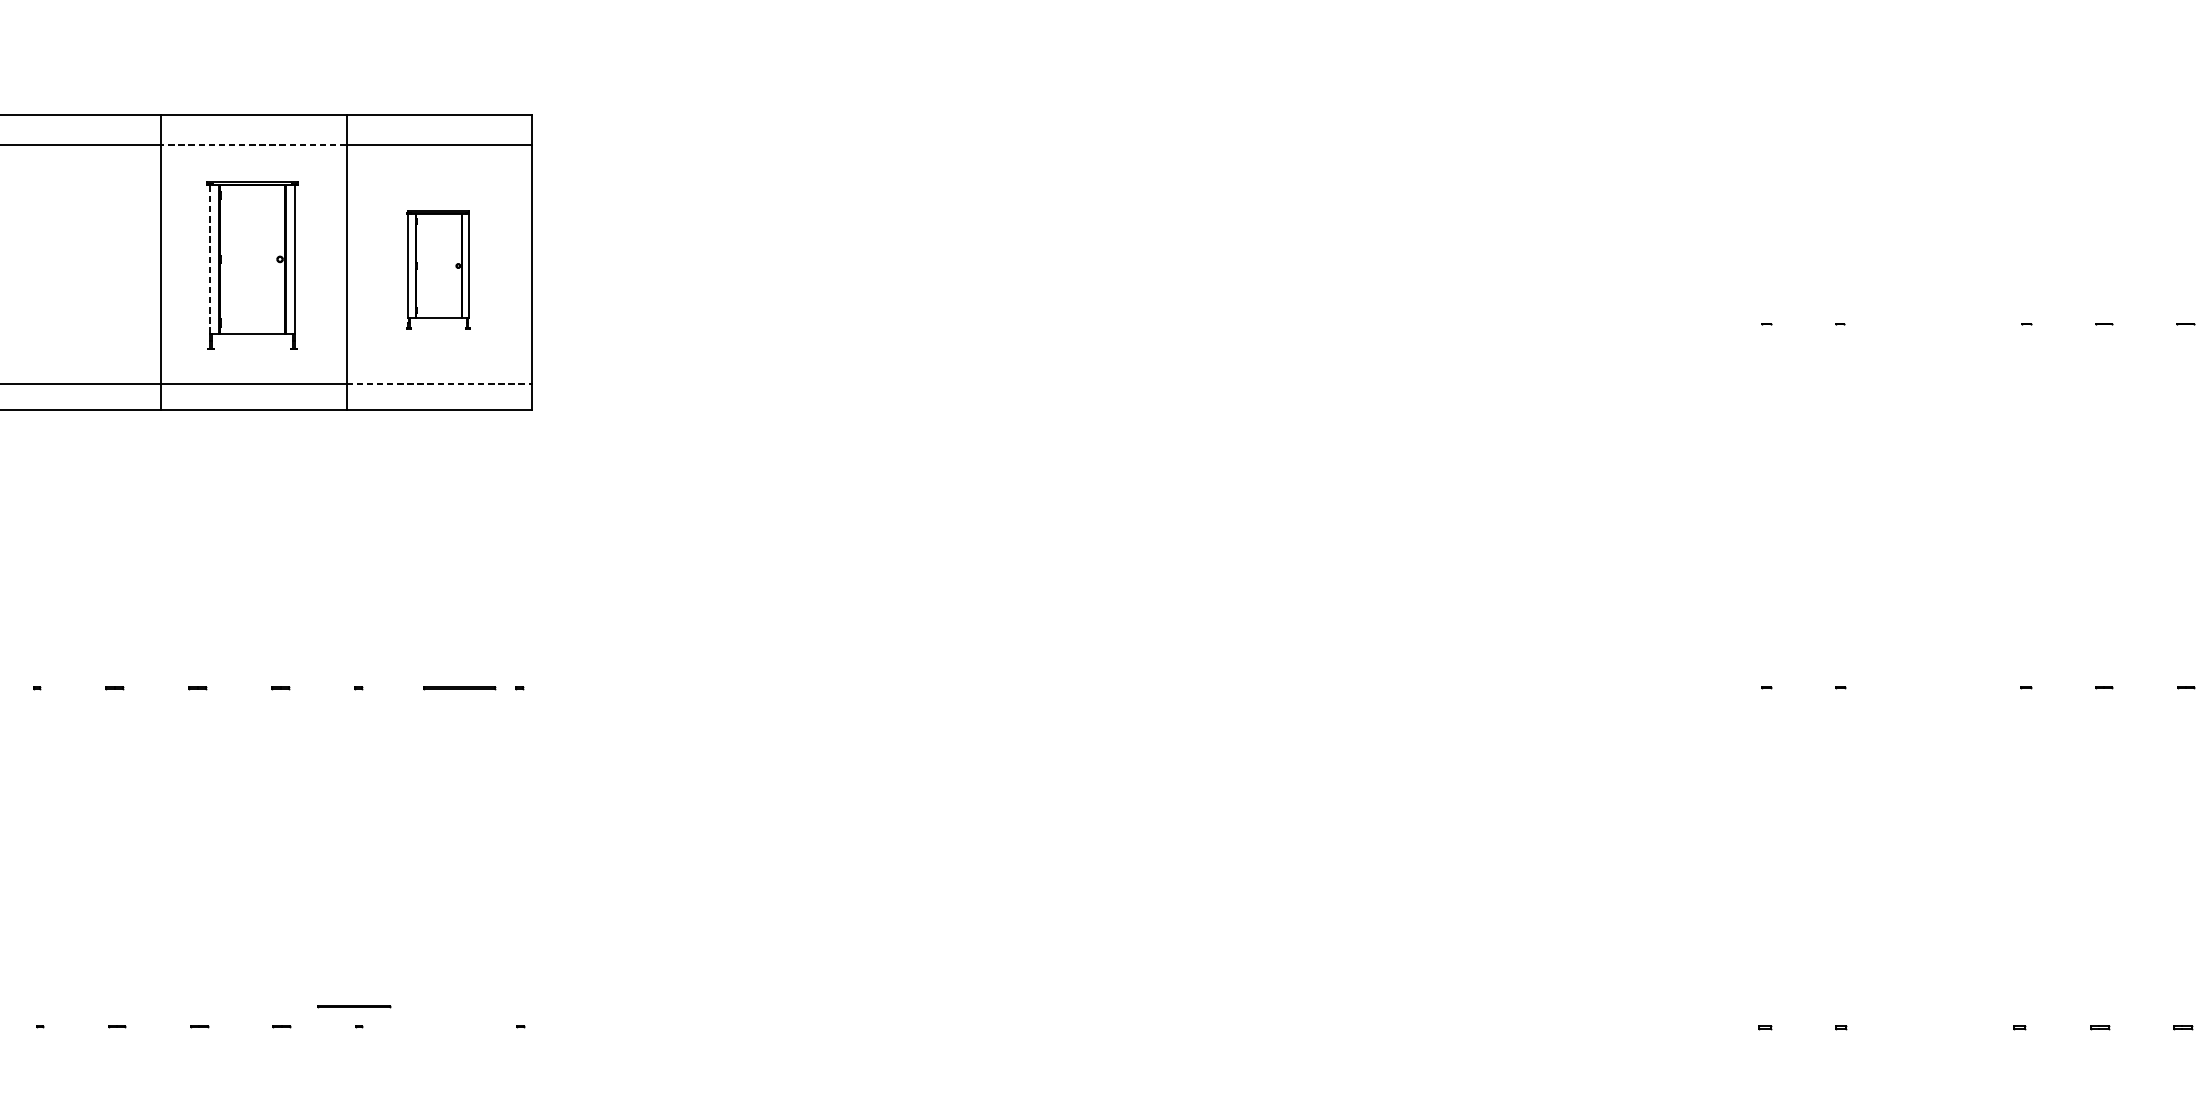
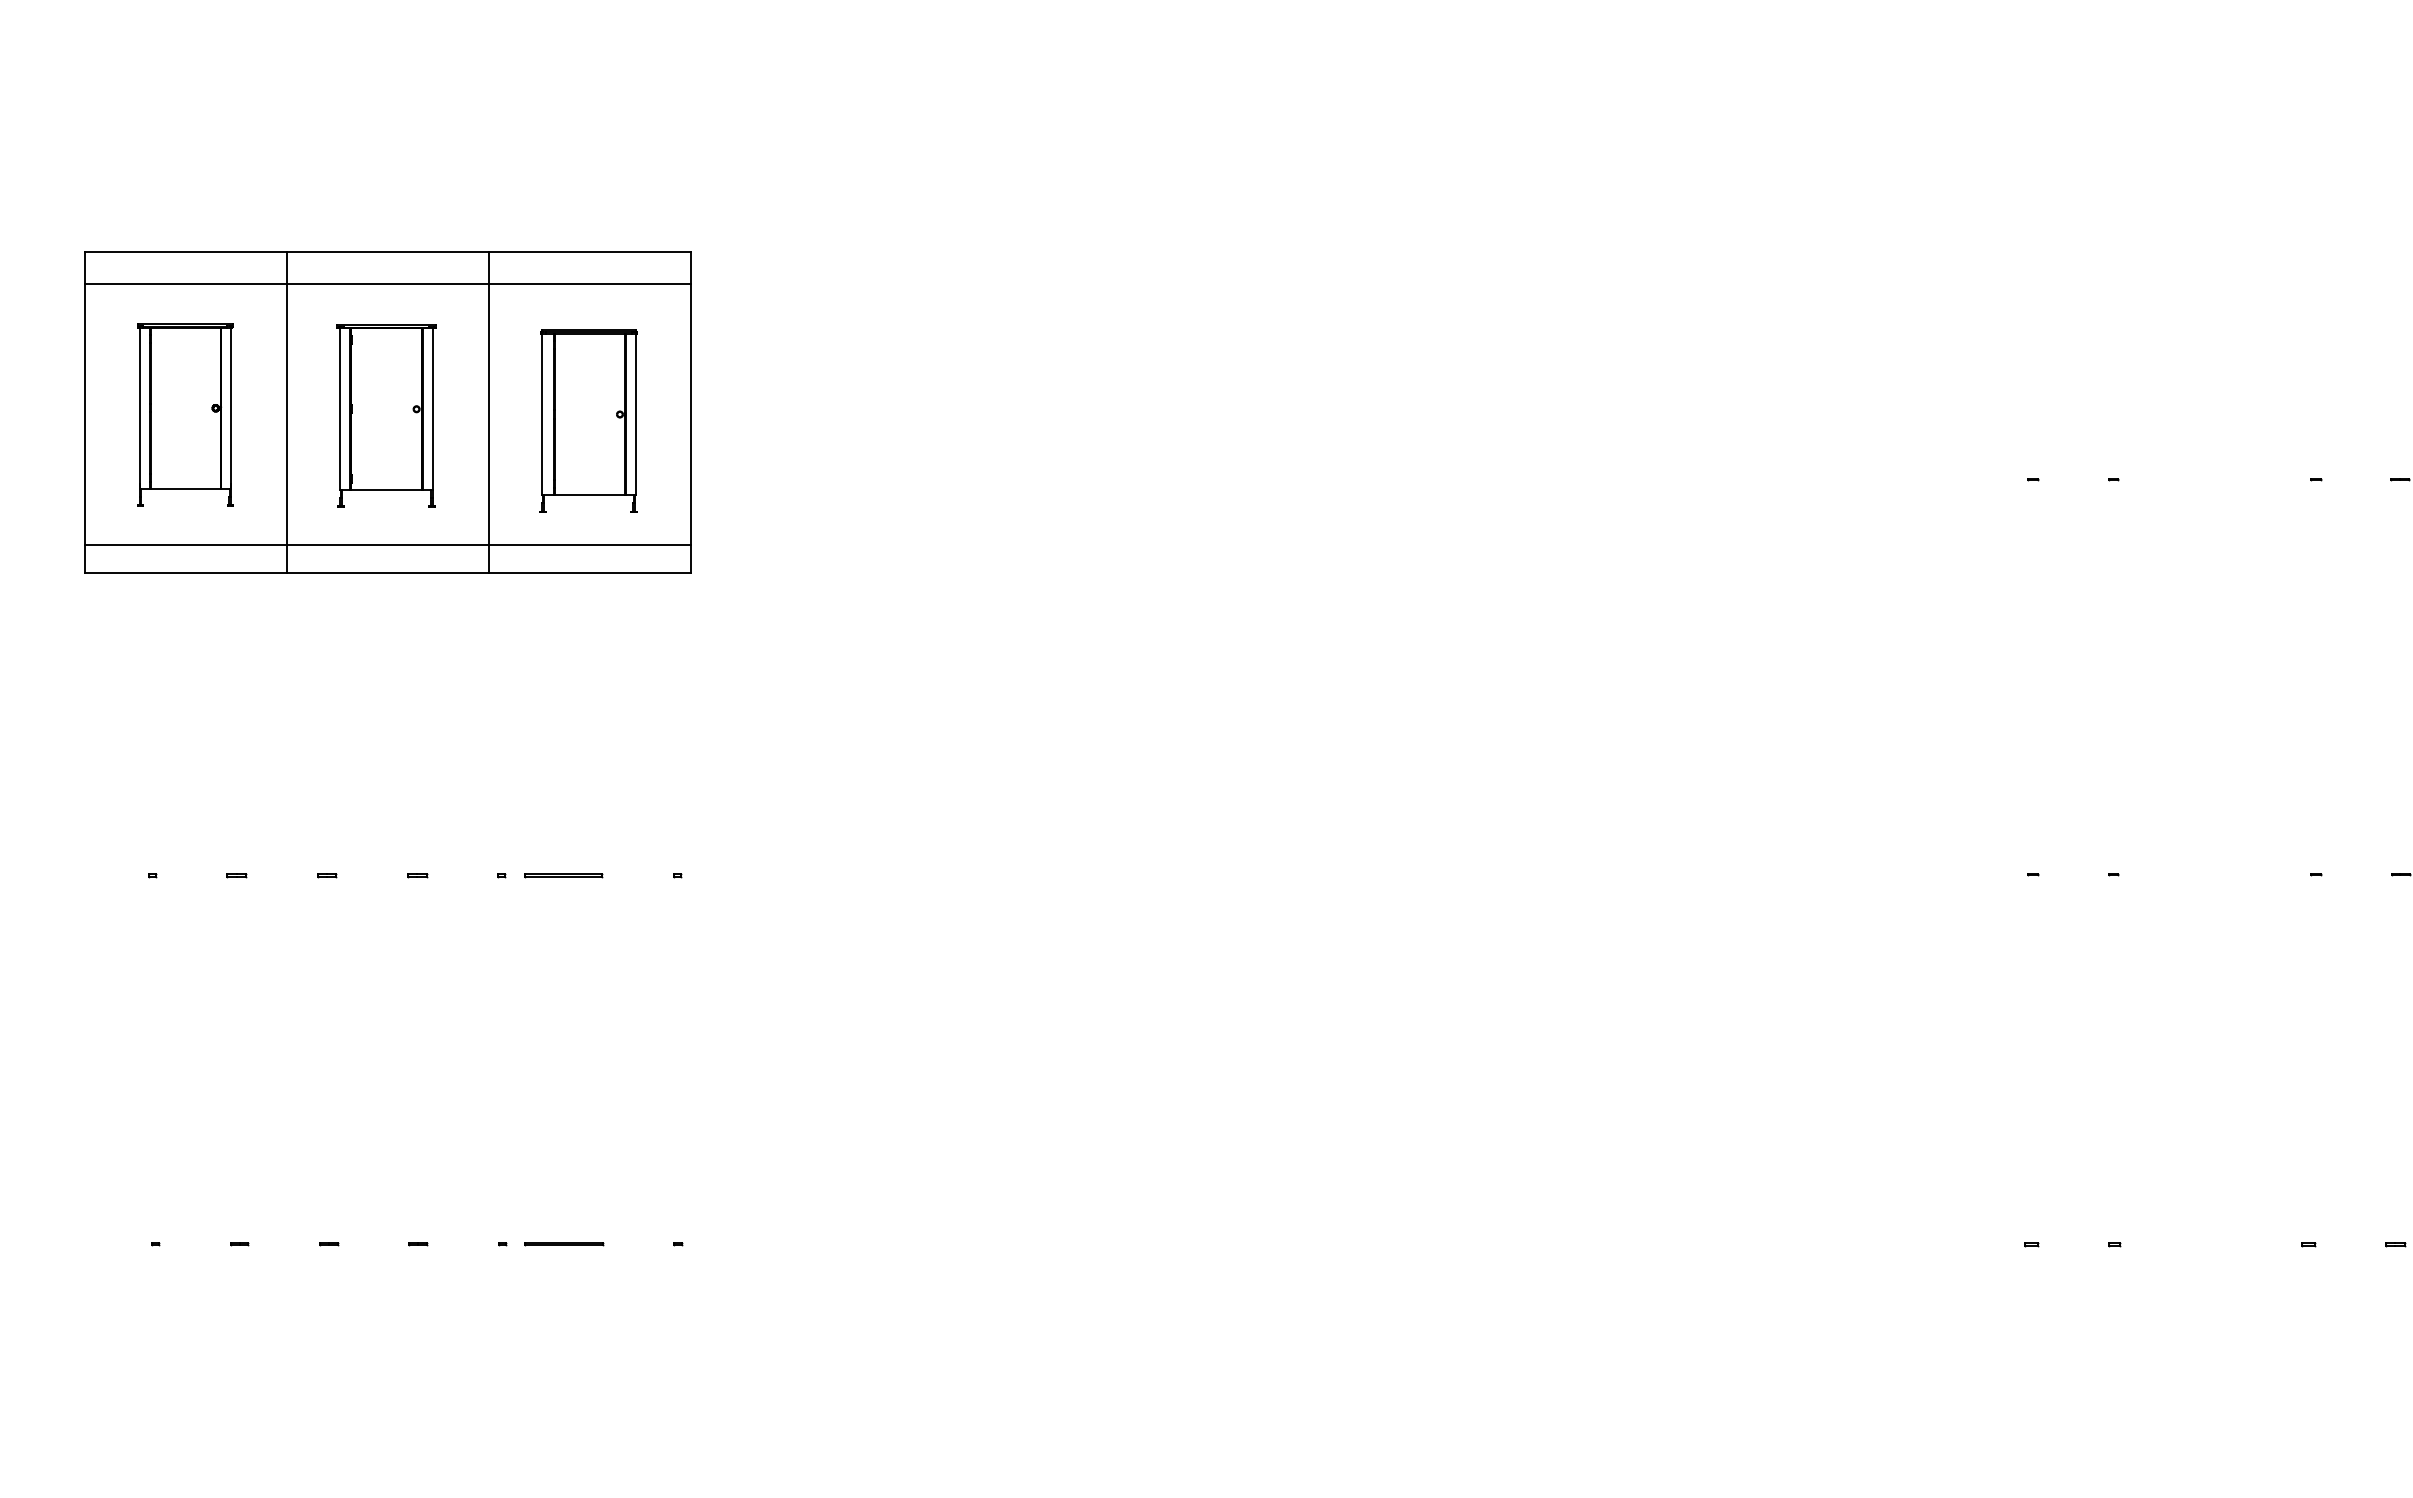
line: (253, 144) -> (387, 284), dashed -> solid
line: (209, 259) -> (339, 409), dashed -> solid
part: (67, 264) -> (185, 414), added
part: (438, 269) -> (588, 420), size x1.43
line: (439, 383) -> (589, 544), dashed -> solid
part: (459, 688) -> (563, 875), moved
line: (354, 1007) -> (564, 1244), moved

